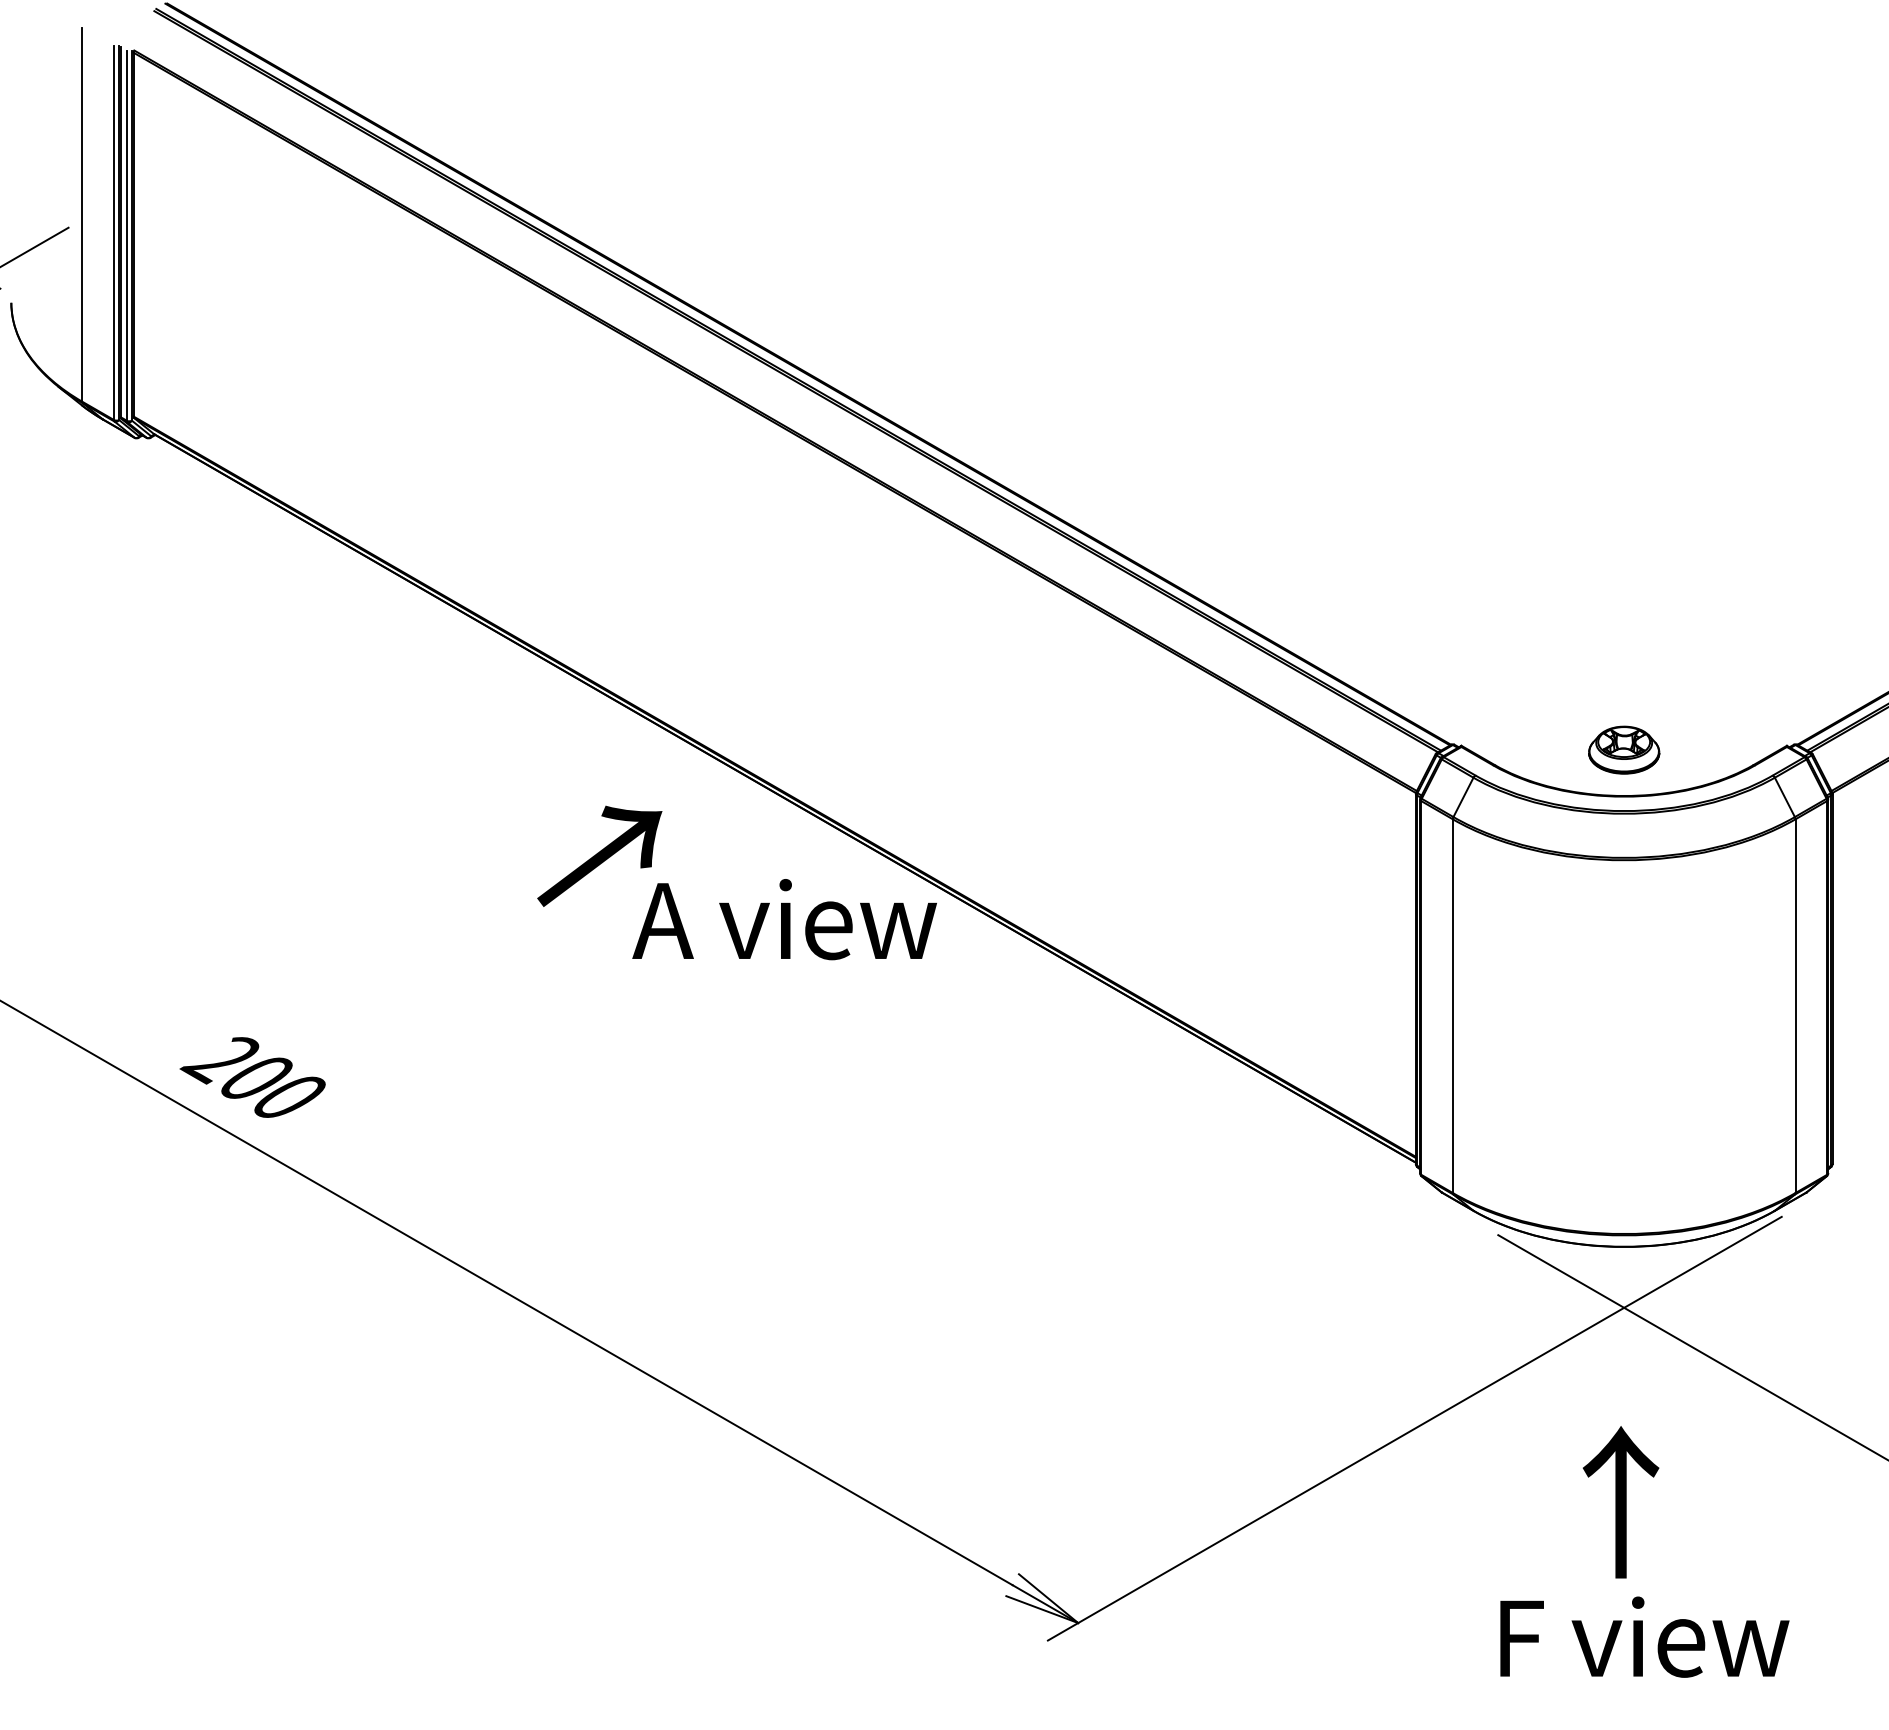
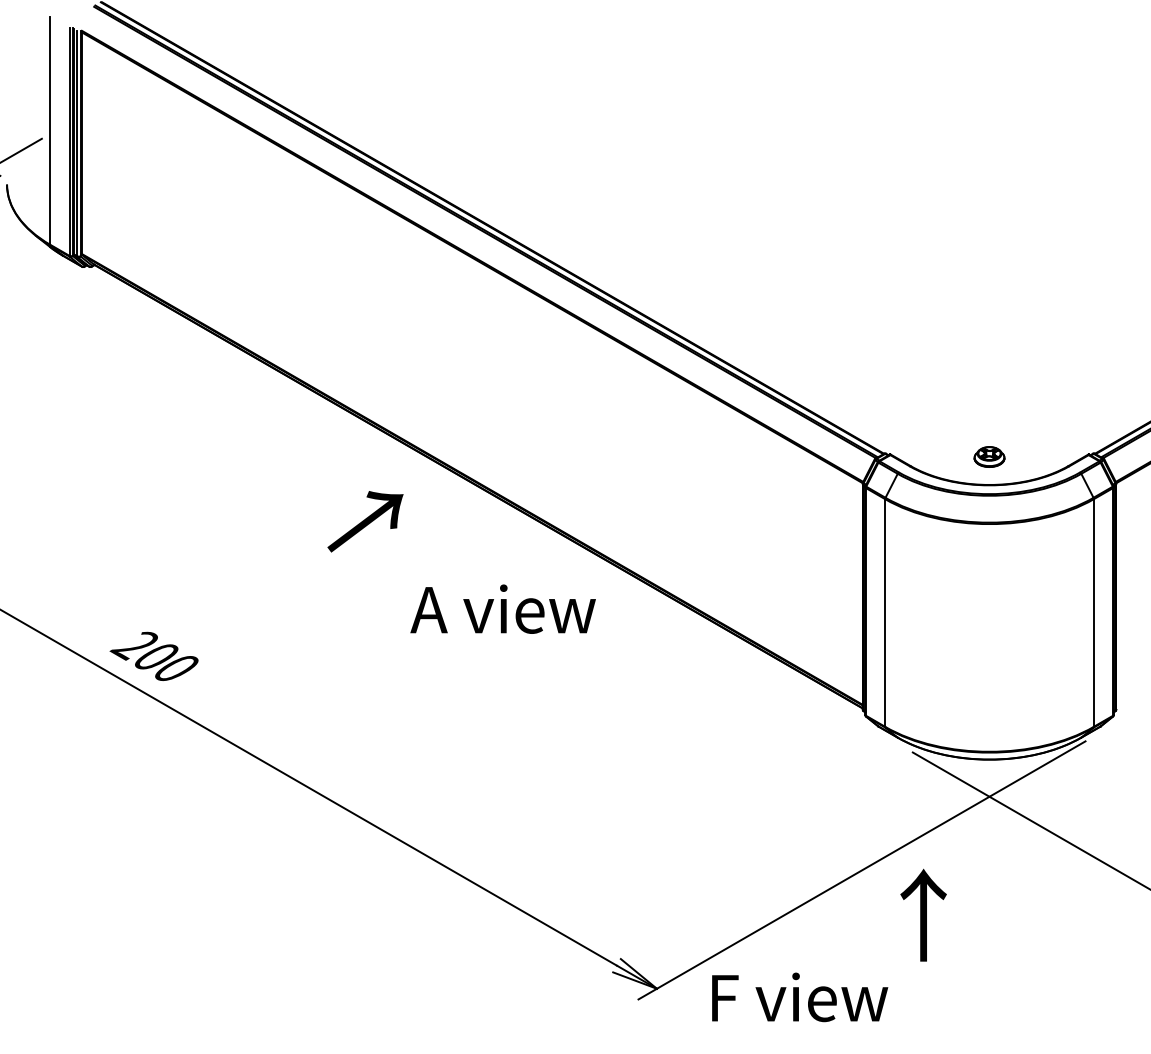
part: (1624, 749) -> (989, 456), size x0.7
text: (783, 918) -> (502, 608), moved
text: (1620, 1501) -> (923, 914), moved
text: (1645, 1637) -> (800, 997), moved

